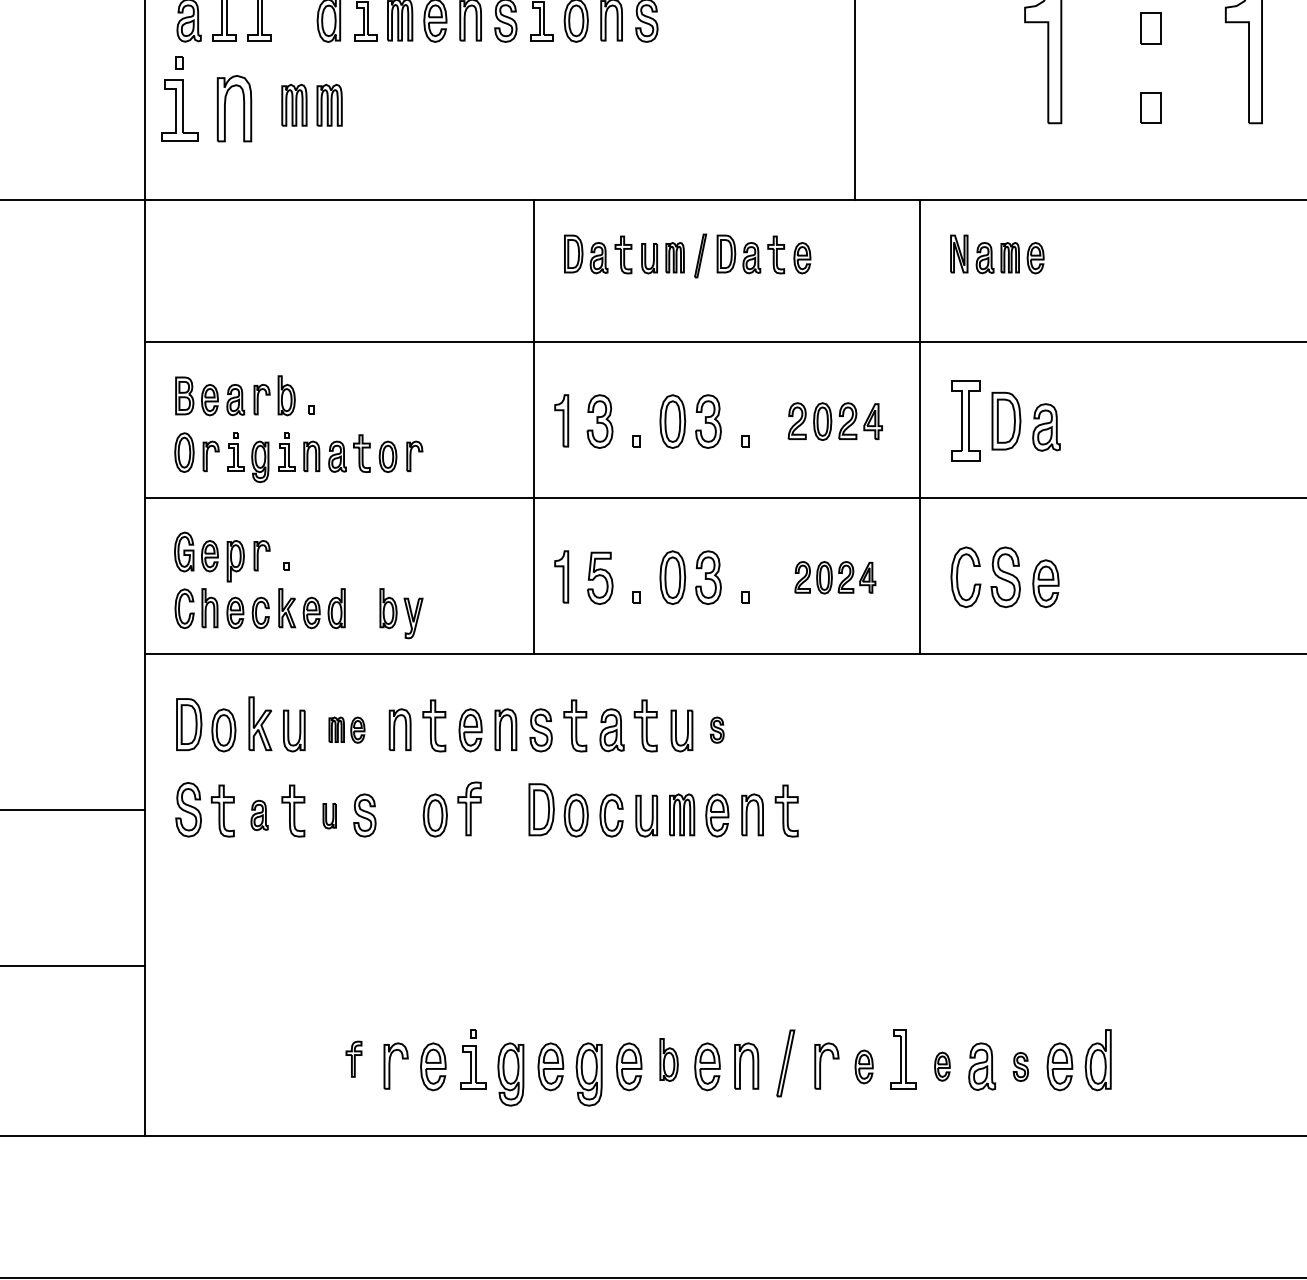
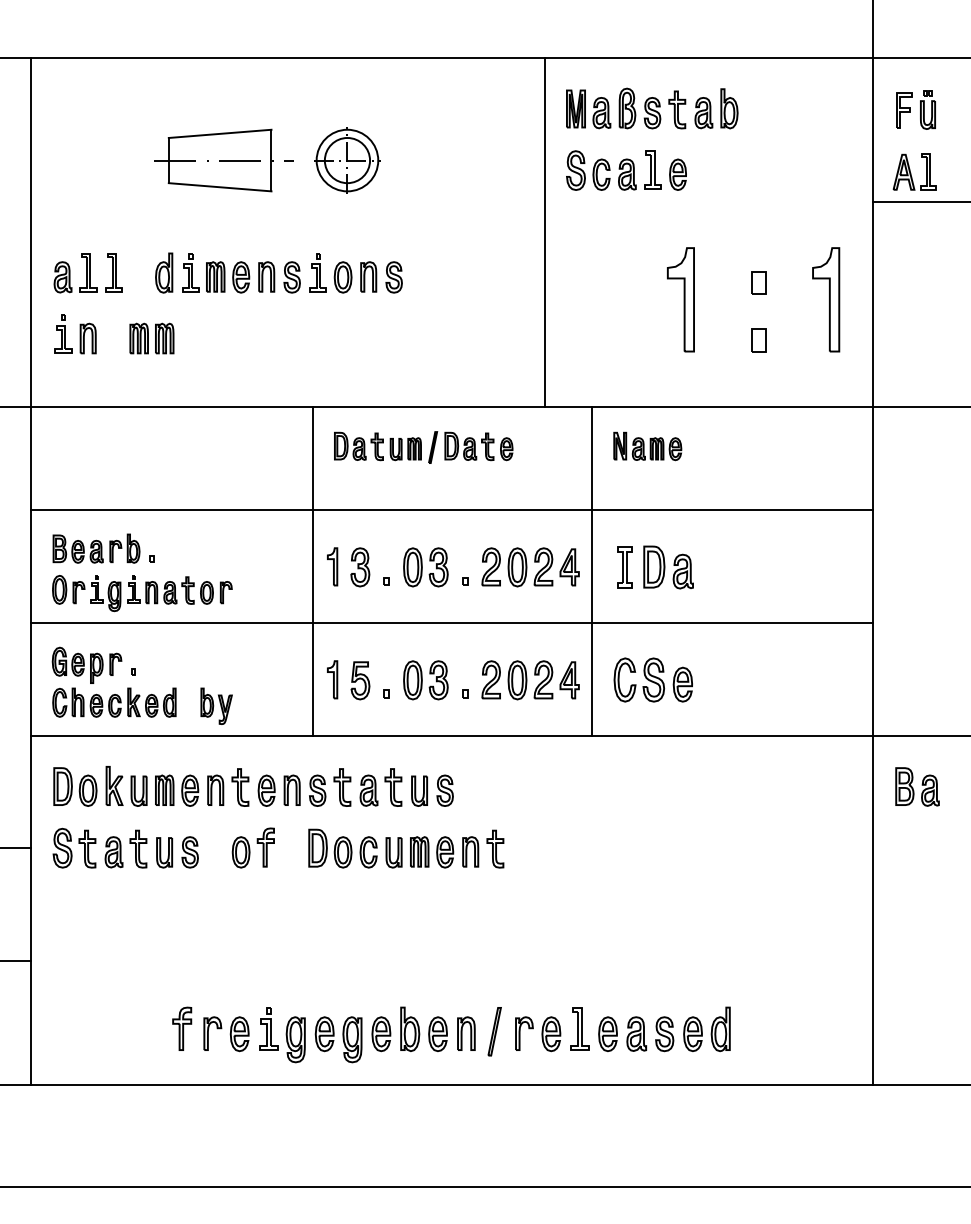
part: (206, 99) -> (75, 334), size x0.62
part: (835, 421) -> (530, 567), size x1.43
part: (965, 421) -> (624, 567), size x0.71
part: (835, 577) -> (530, 680), size x1.67
part: (347, 729) -> (177, 790), size x1.67
part: (716, 729) -> (444, 790), size x1.67
part: (258, 815) -> (113, 852), size x1.43
part: (329, 815) -> (164, 852), size x1.67
part: (354, 1058) -> (182, 1028), size x1.67
part: (669, 1058) -> (410, 1028), size x1.43
part: (941, 1065) -> (607, 1033), size x1.67
part: (864, 1067) -> (551, 1034), size x1.43
part: (1020, 1067) -> (664, 1034), size x1.67

